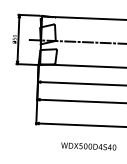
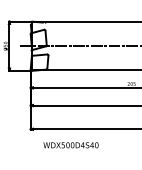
text: (88, 146) -> (70, 145), moved

